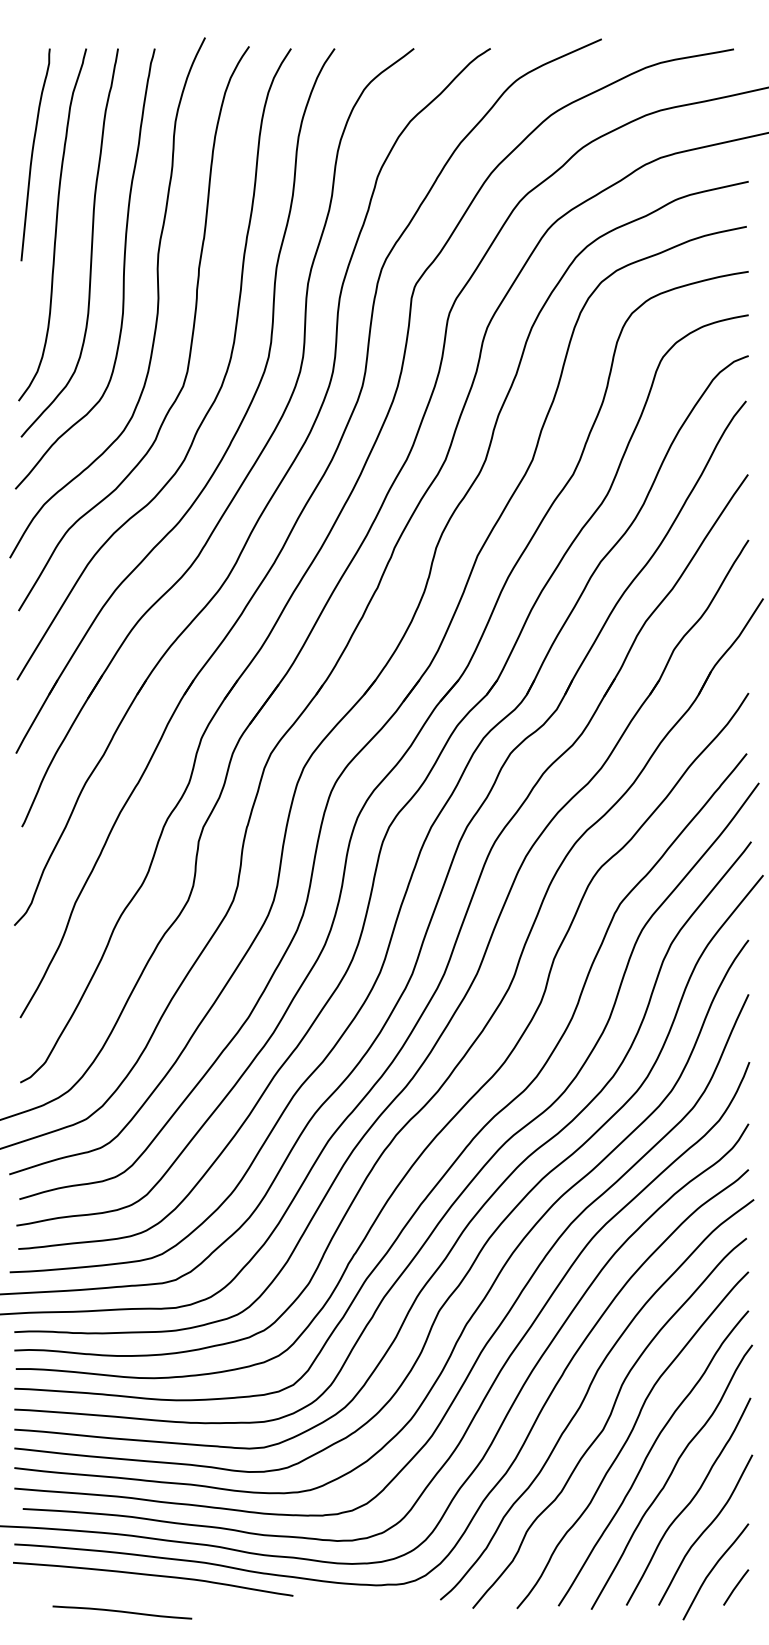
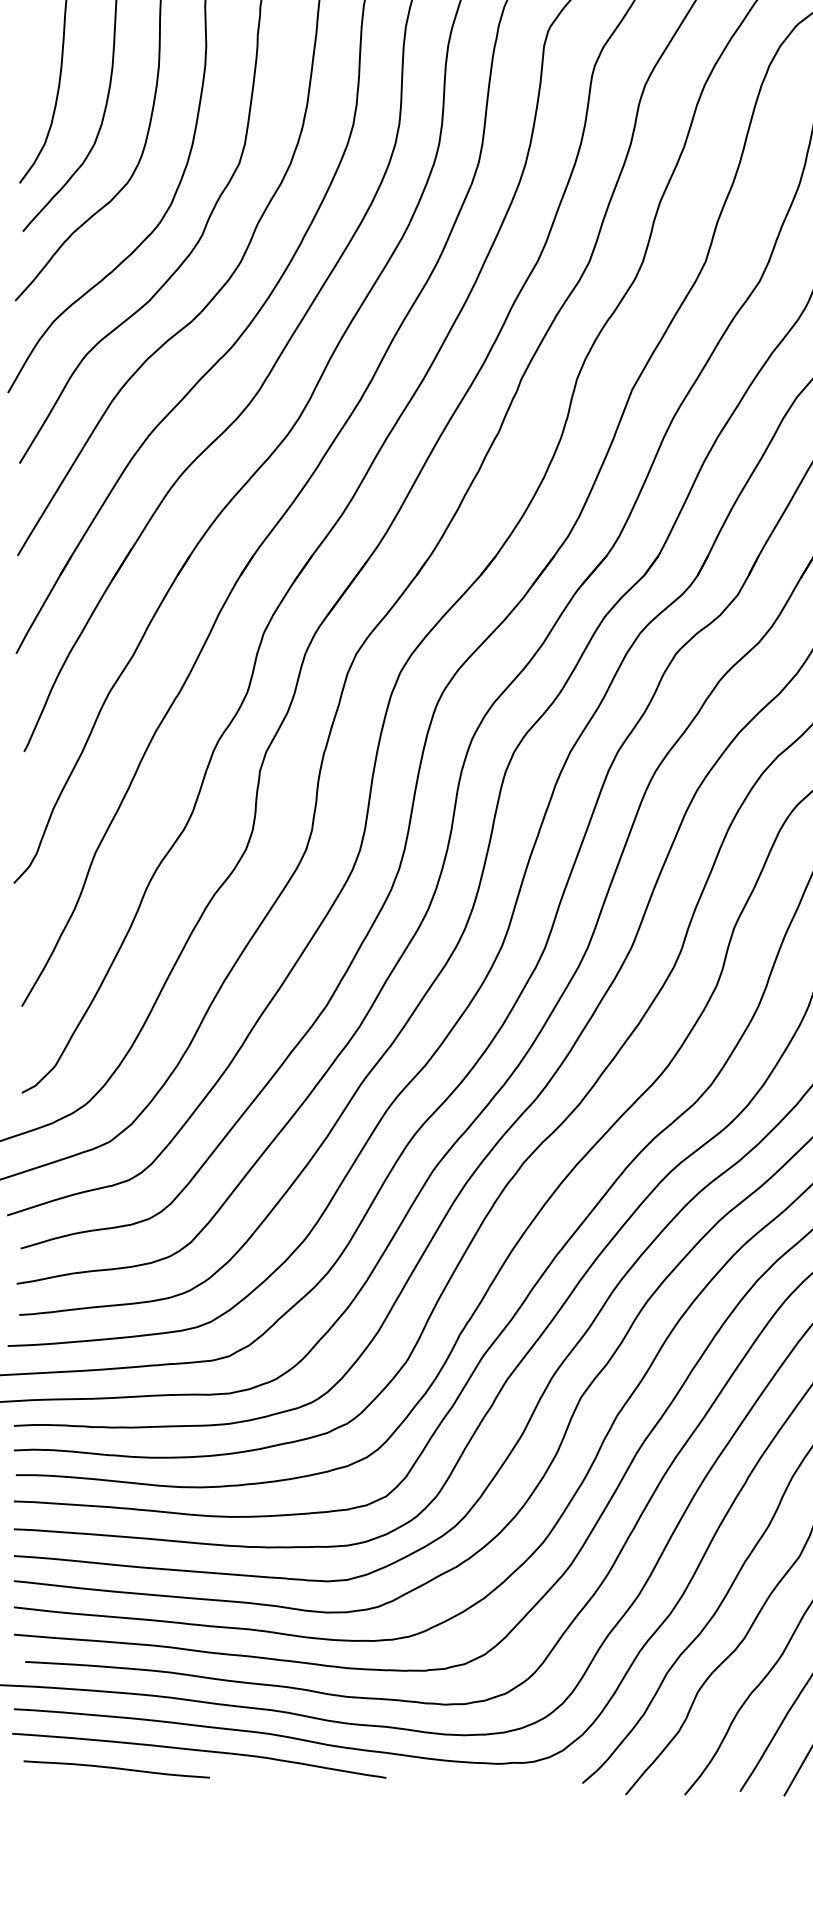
curve: (122, 1612) -> (116, 1769), moved

